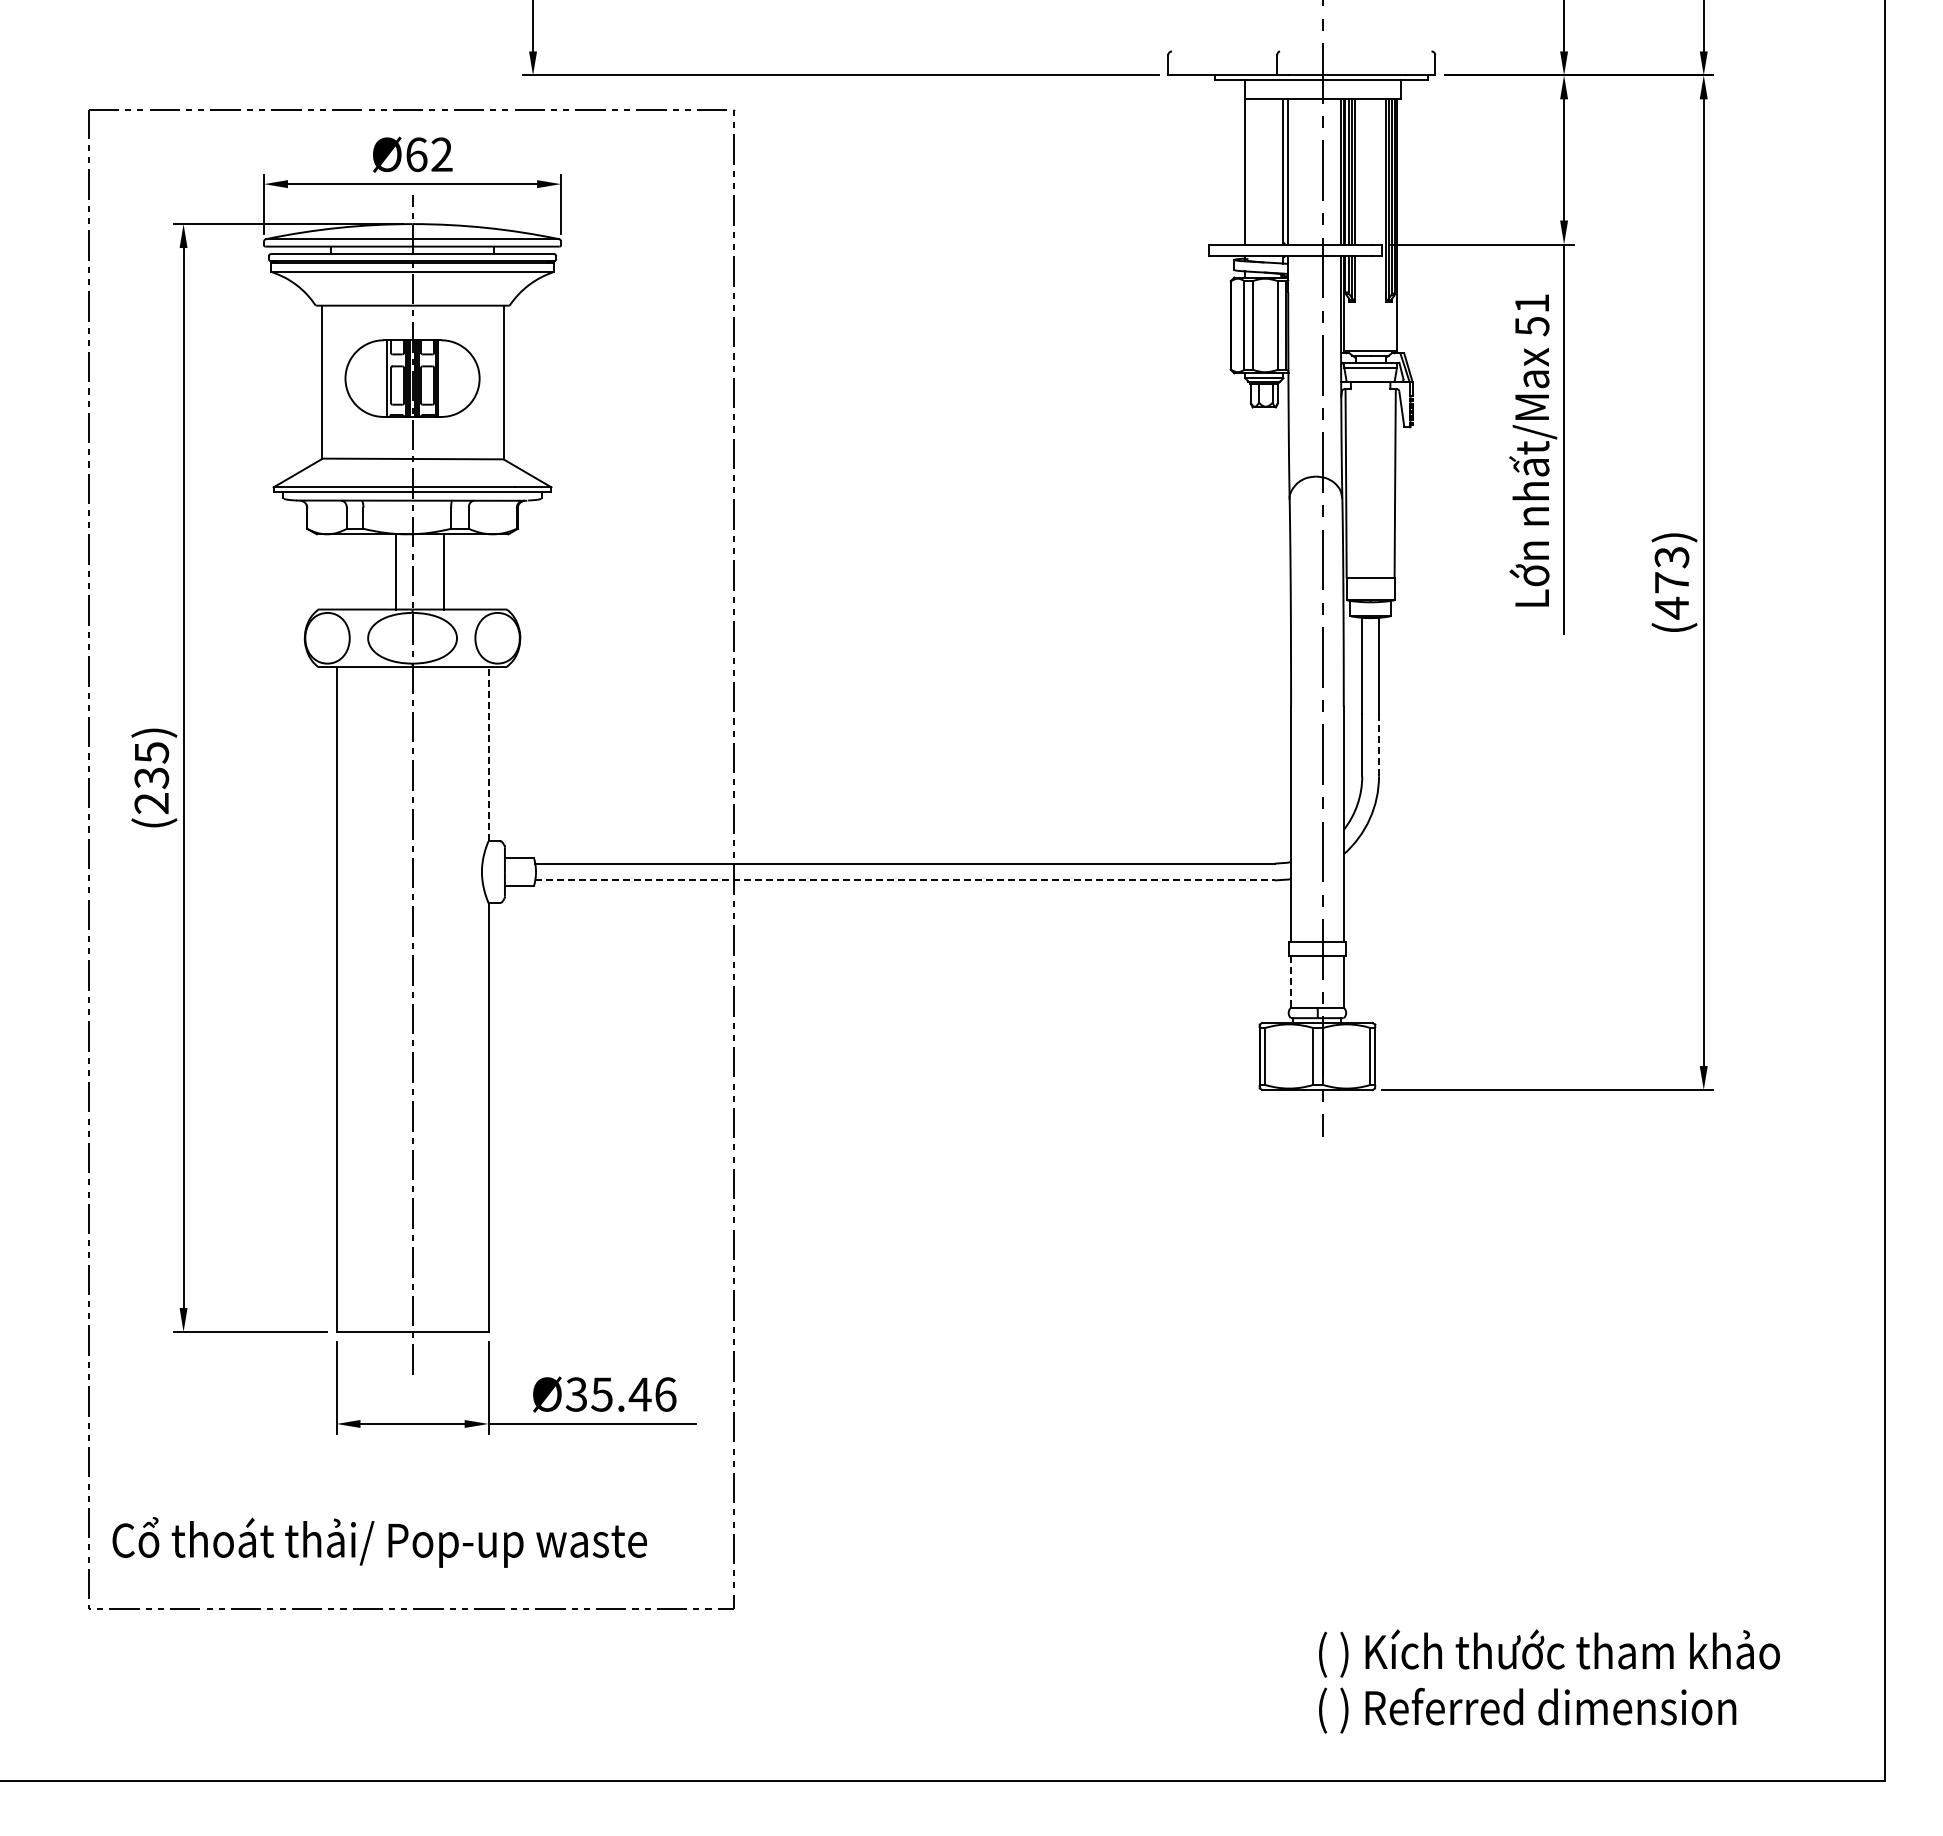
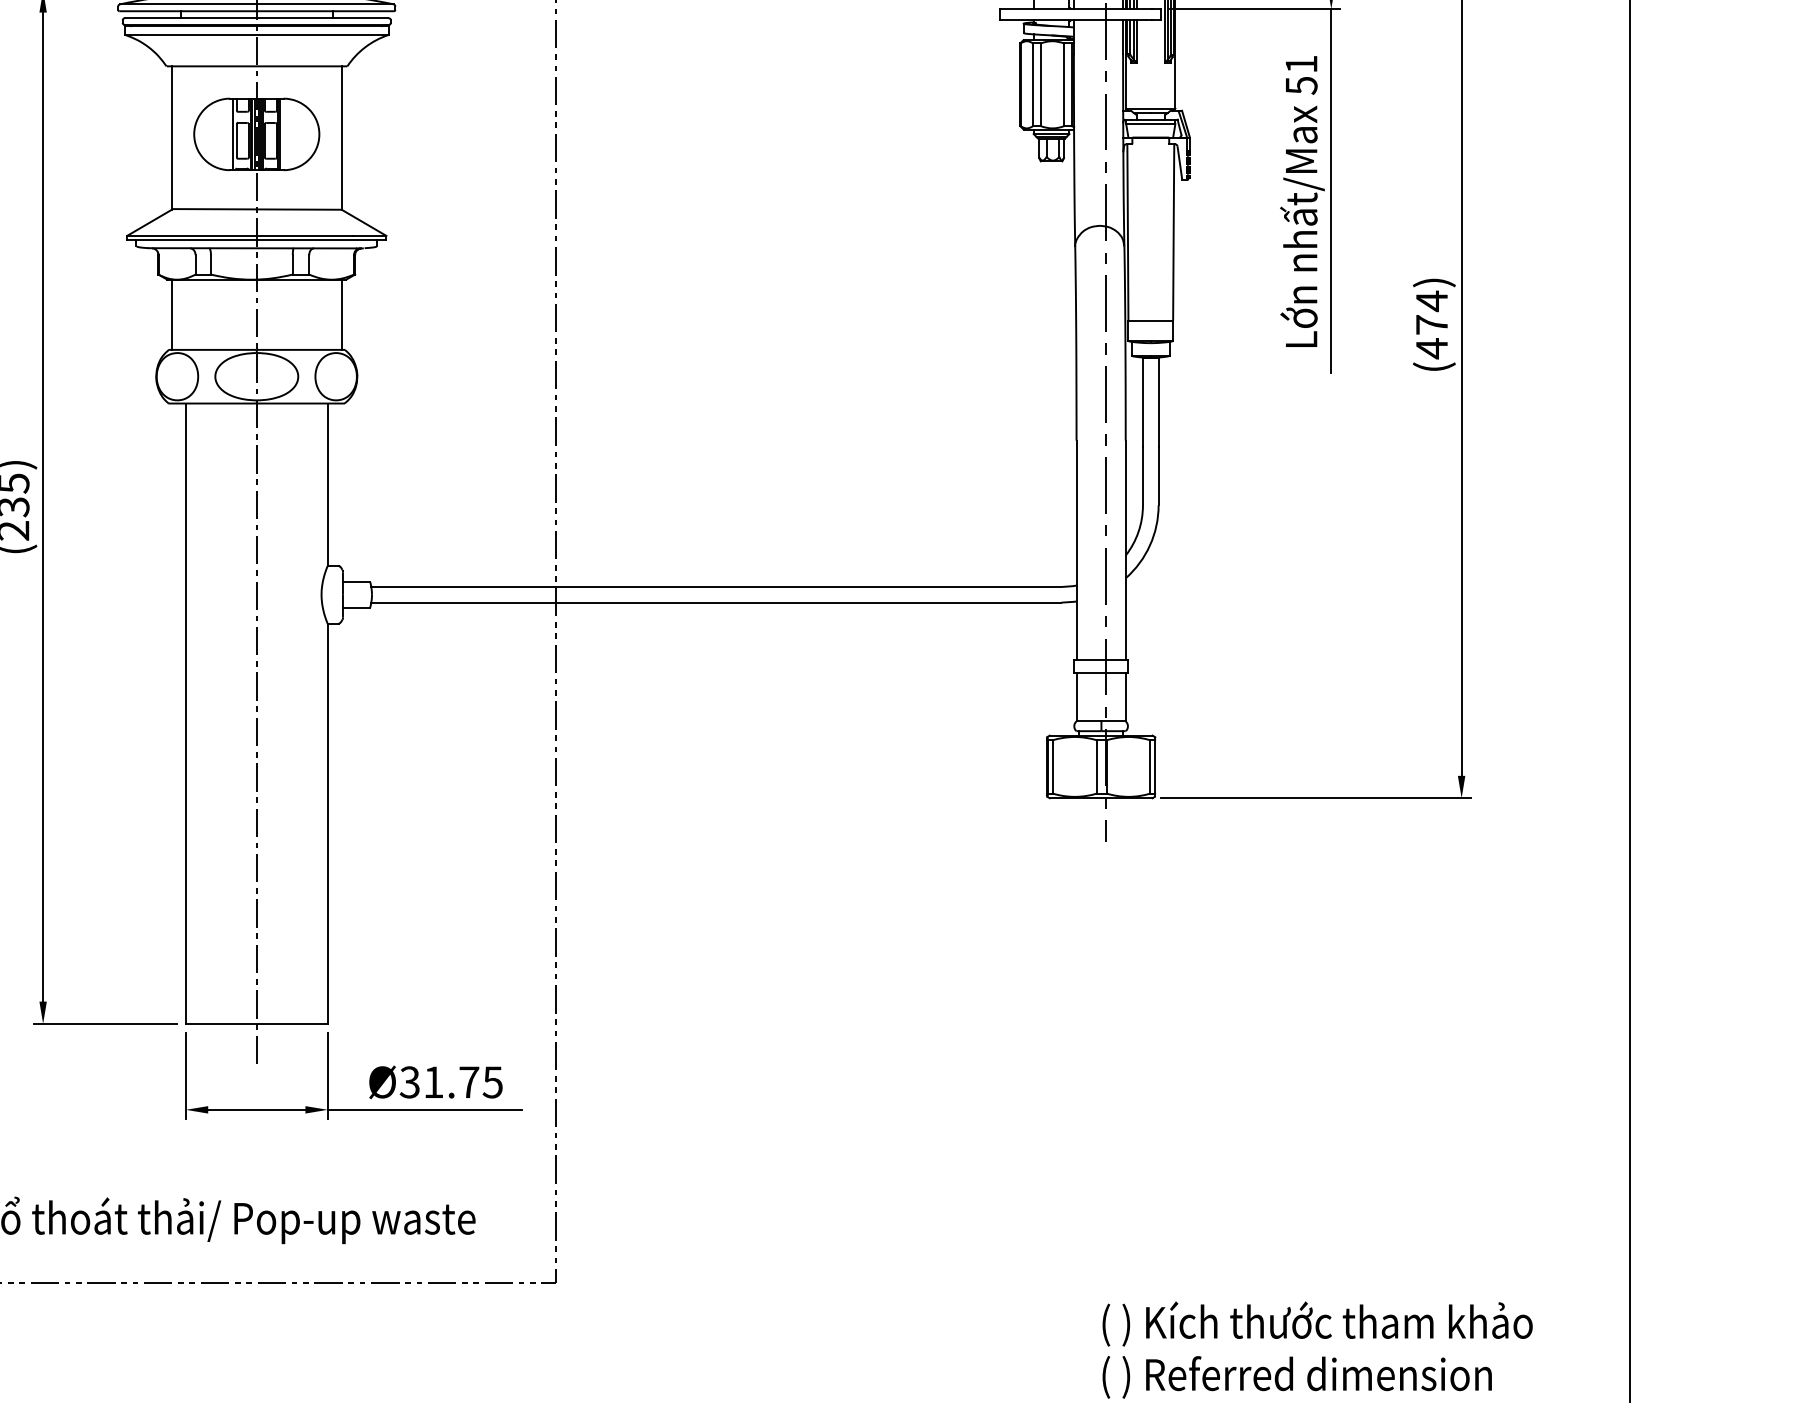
text: (1671, 557) -> (1431, 301), (473) -> (474)
line: (395, 571) -> (171, 314), moved
line: (443, 571) -> (341, 314), moved
line: (1379, 744) -> (1159, 475), dashed -> solid
line: (488, 753) -> (327, 484), dashed -> solid
line: (905, 880) -> (716, 602), dashed -> solid
line: (1291, 981) -> (1076, 696), dashed -> solid
text: (633, 1394) -> (462, 1082), Ø35.46 -> Ø31.75

